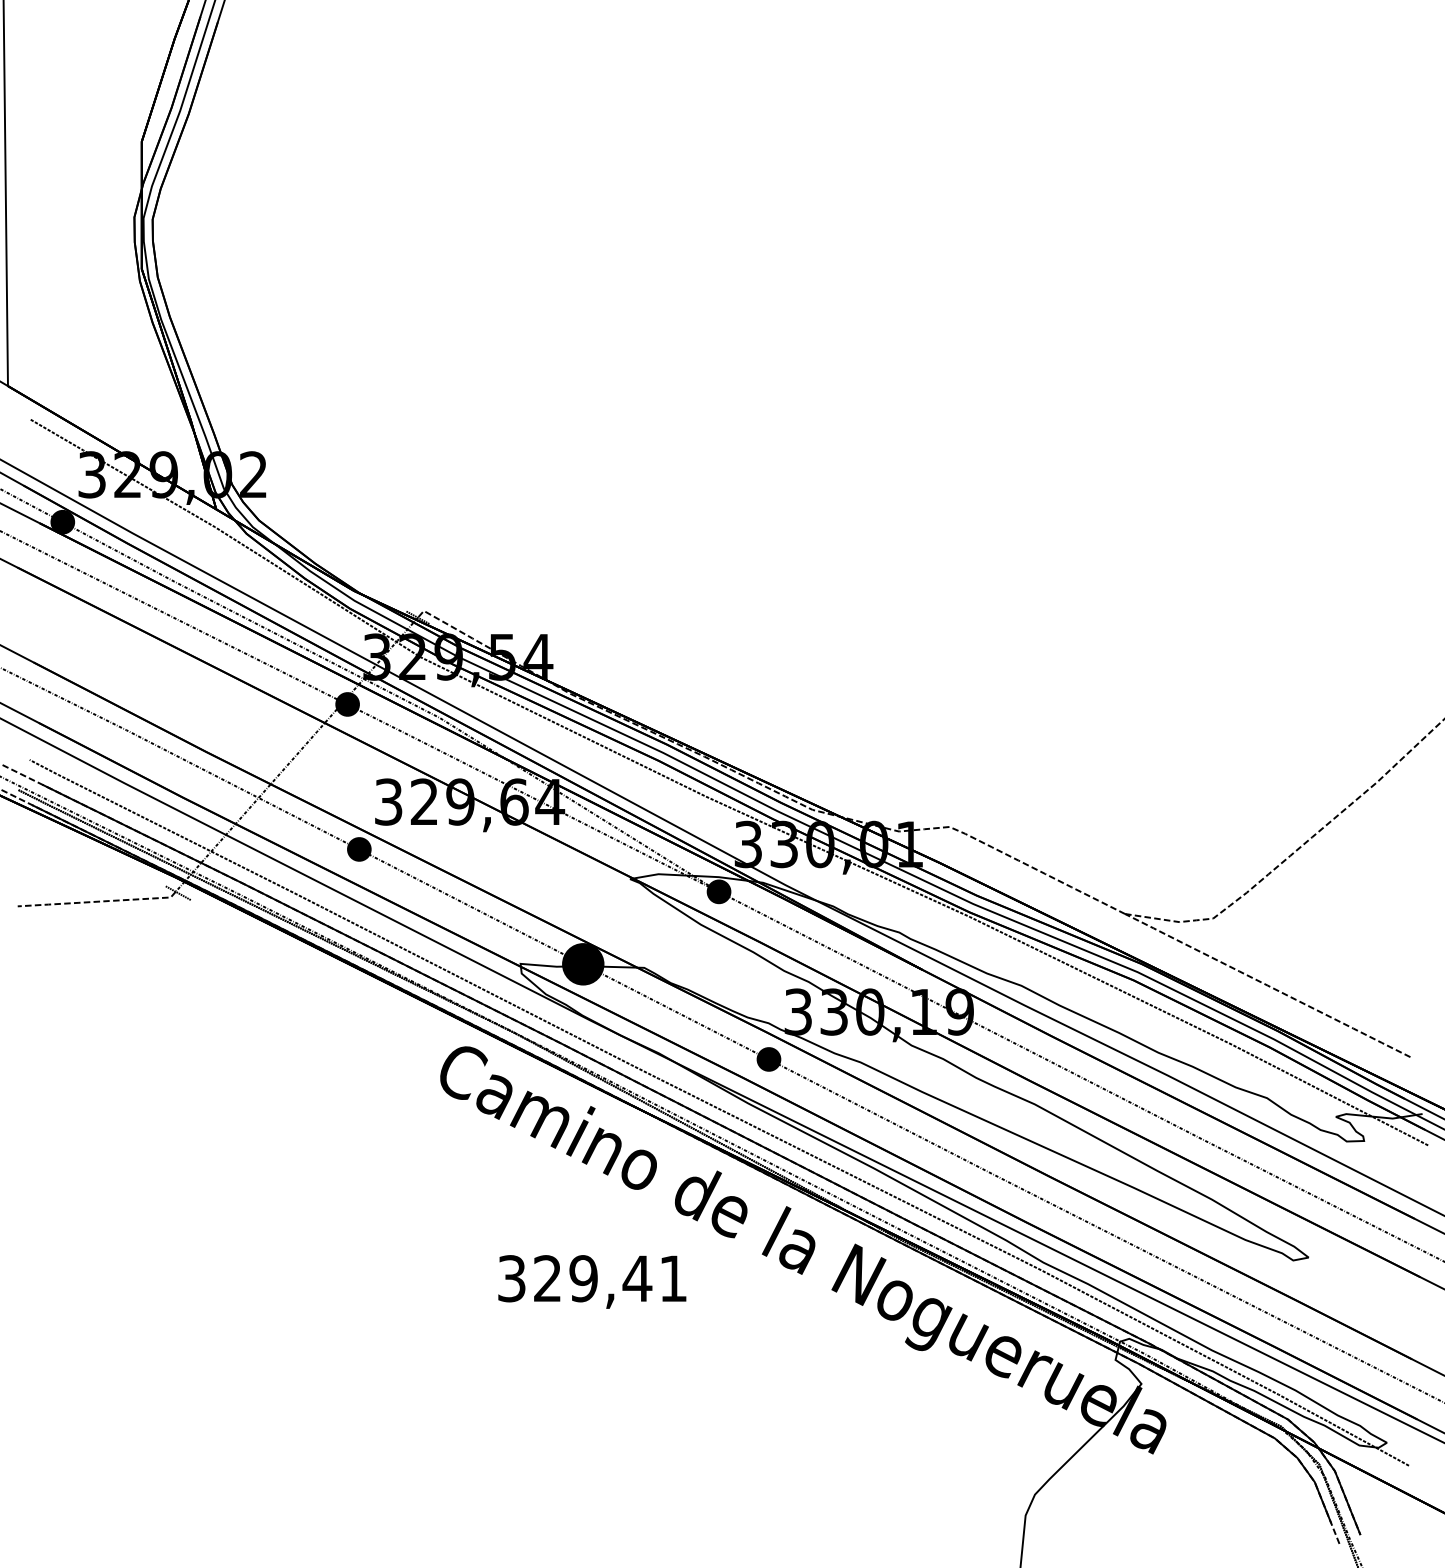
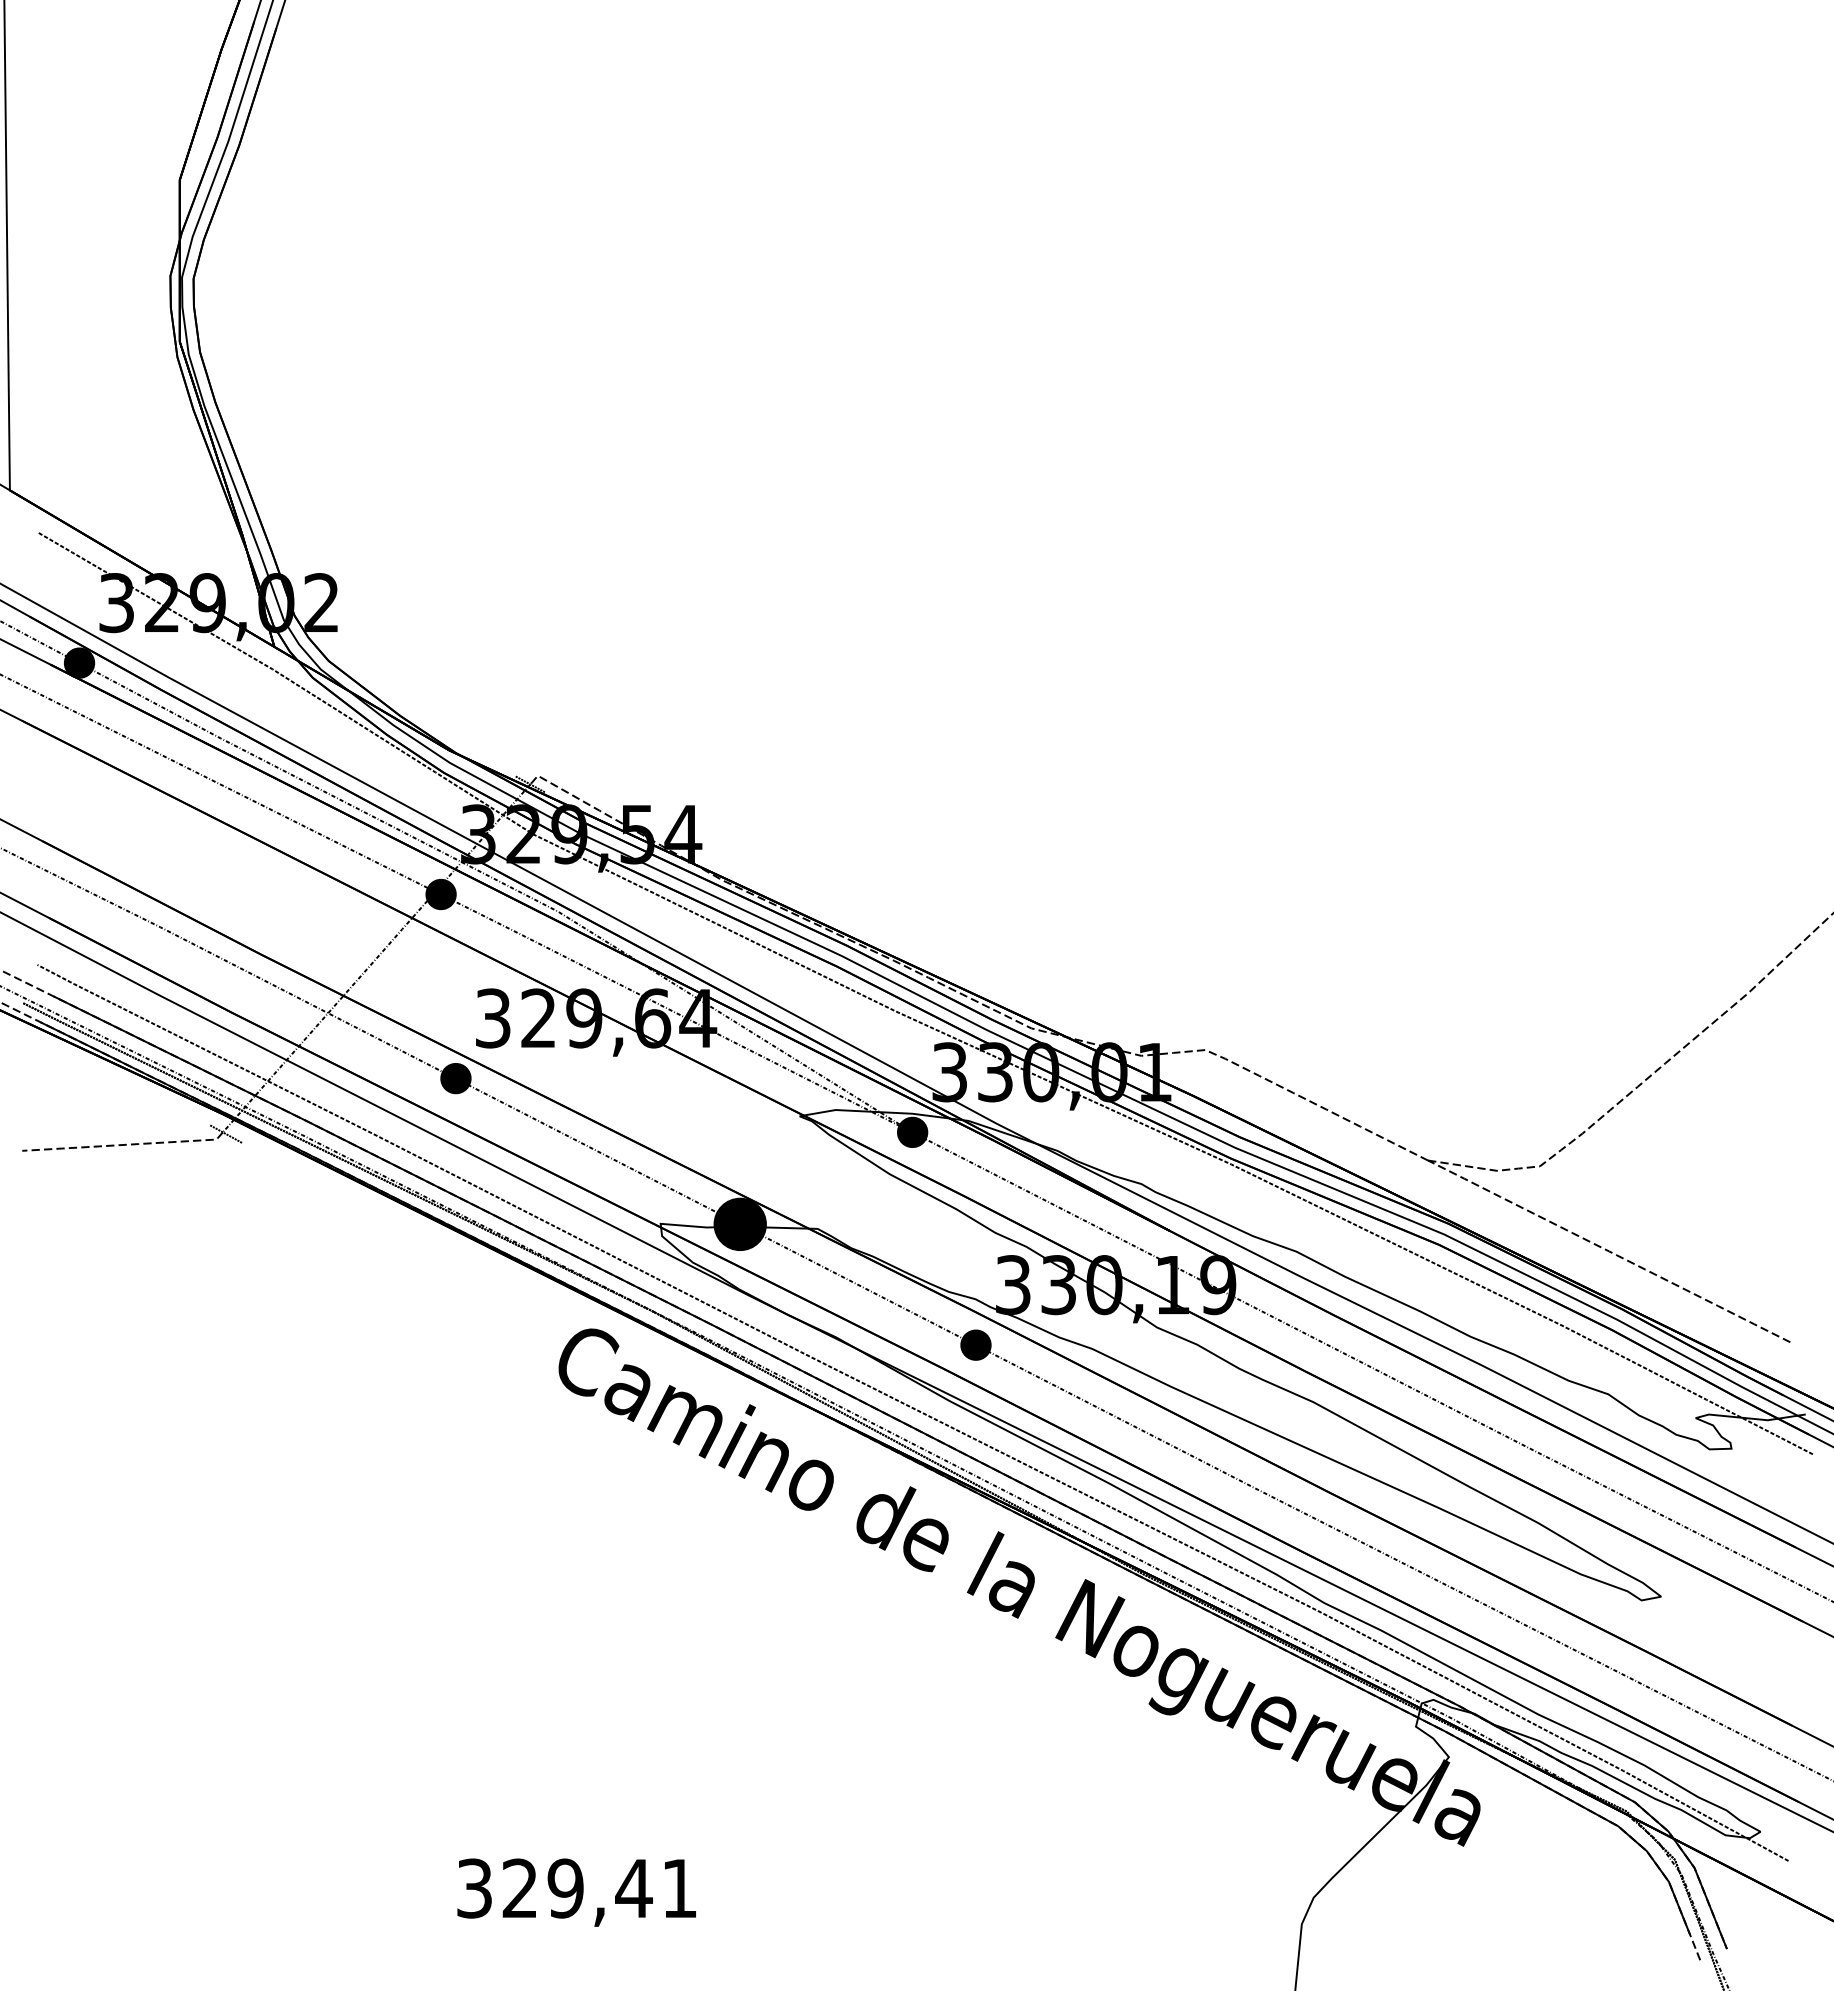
text: (592, 1281) -> (576, 1892), moved

